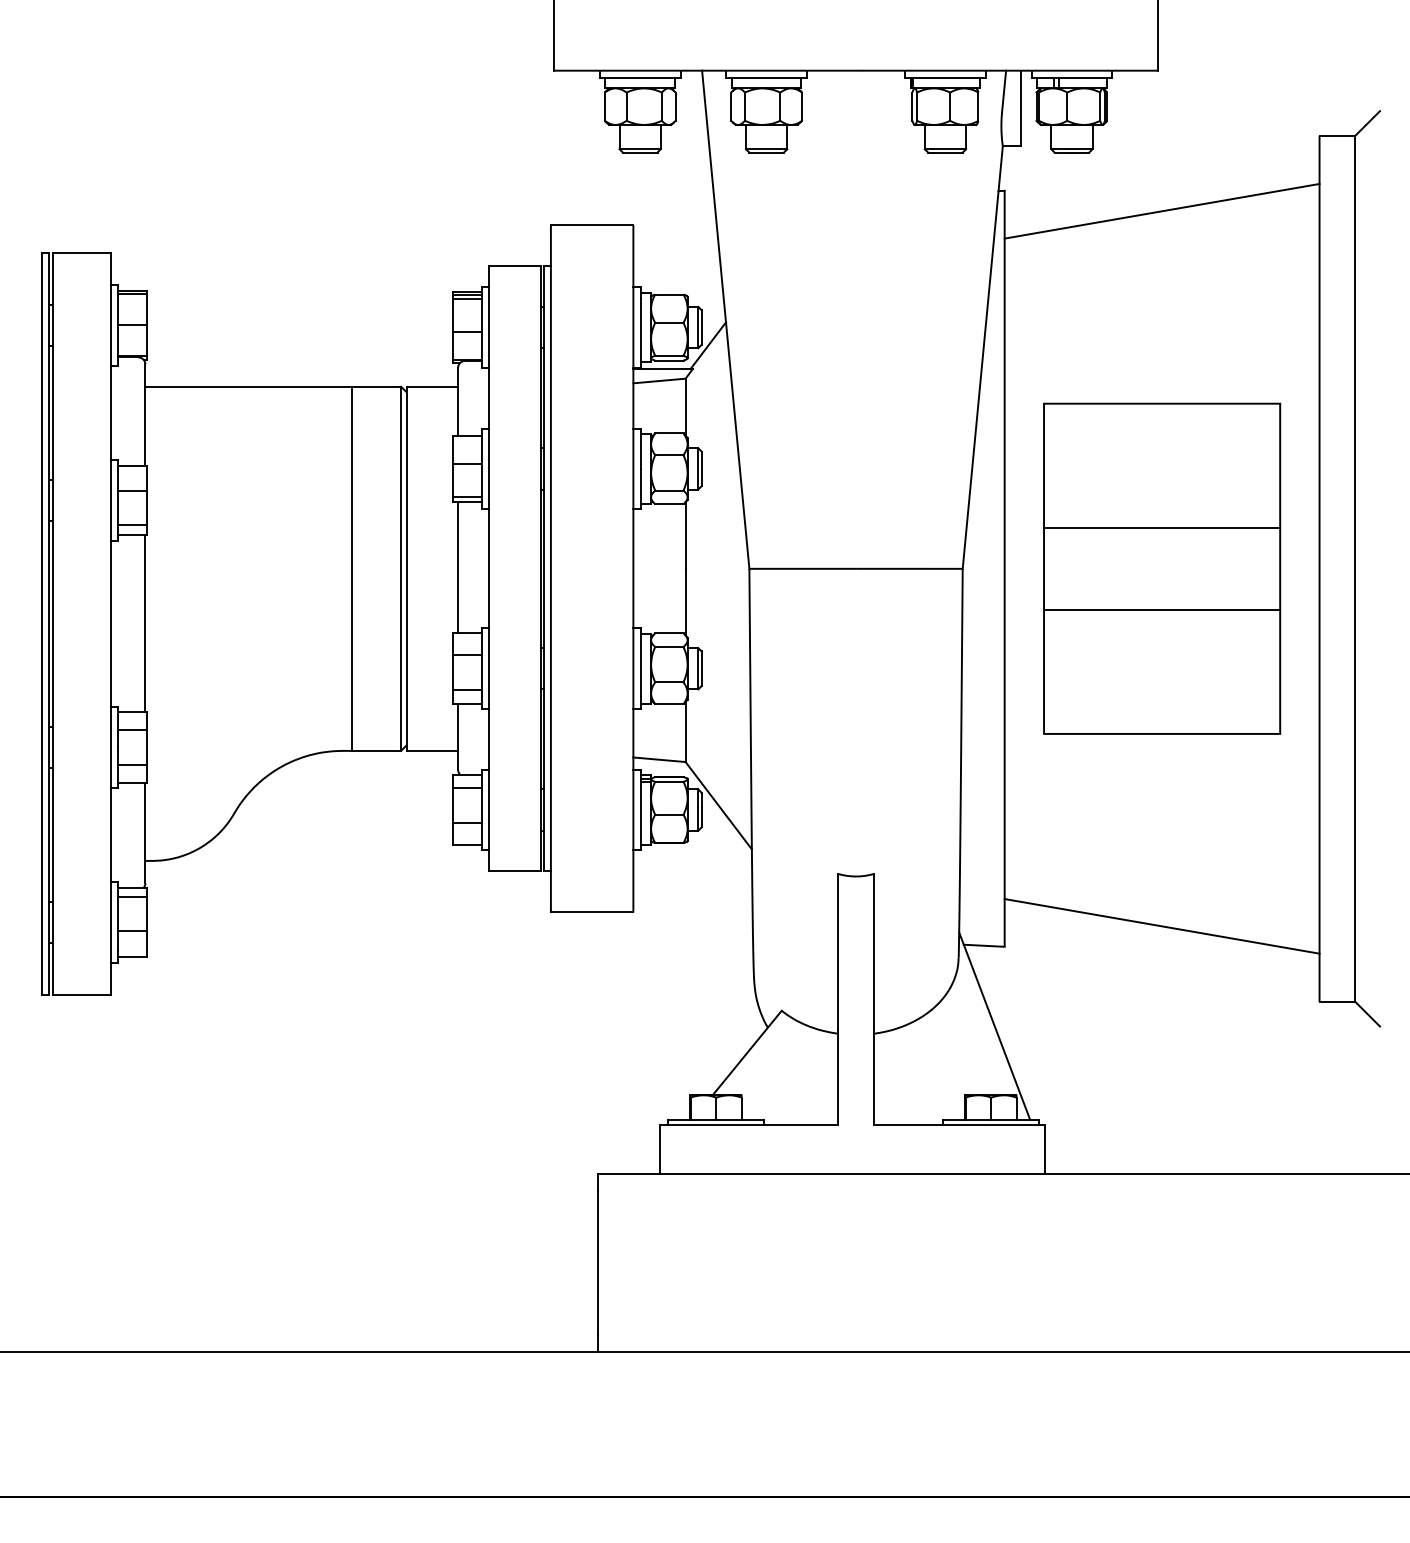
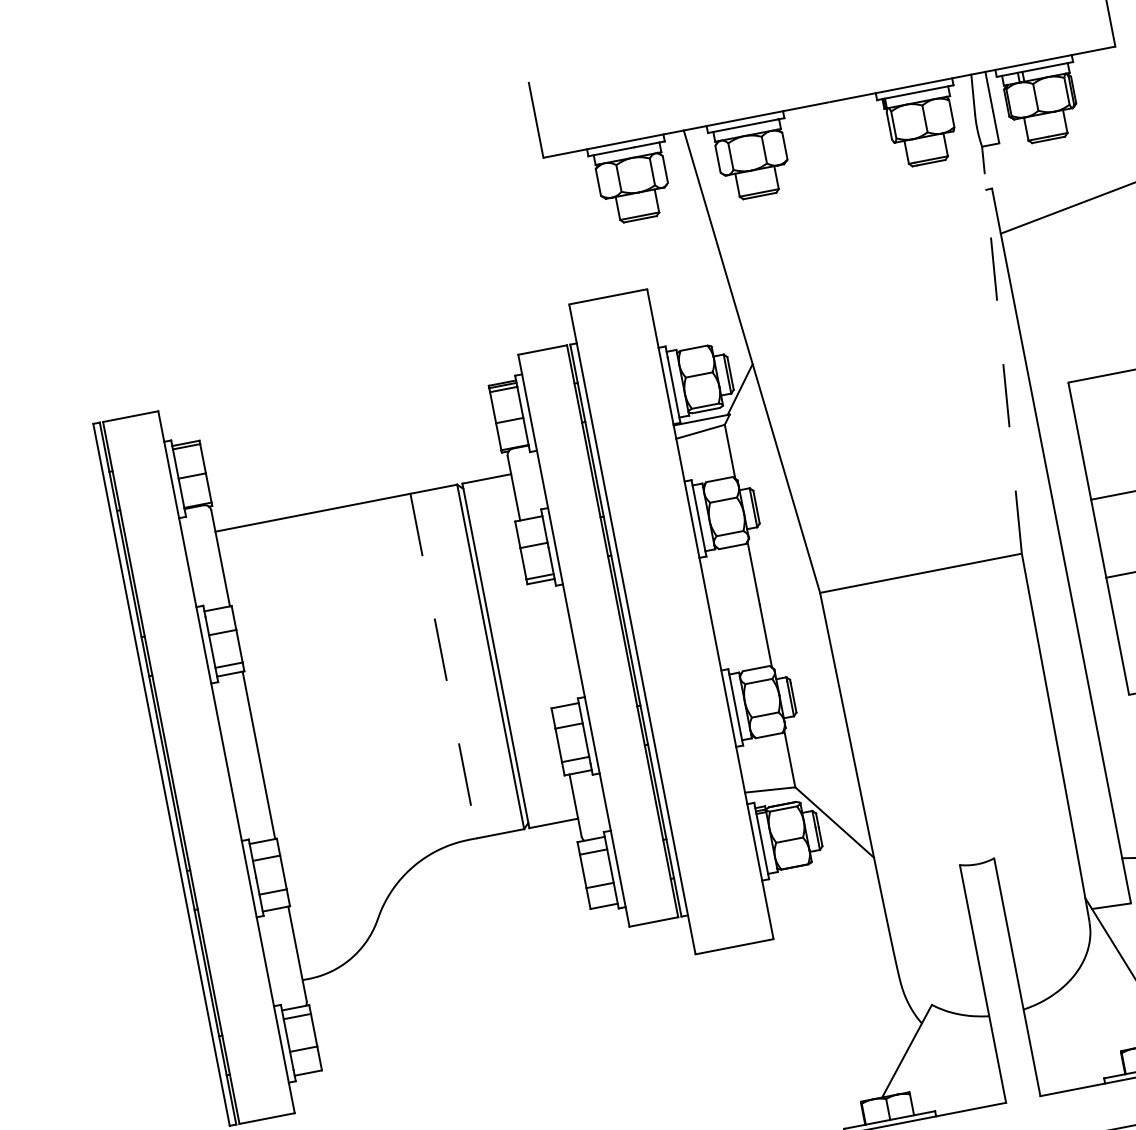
line: (982, 357) -> (1001, 350), solid -> dashed
line: (458, 567) -> (544, 645), removed
line: (351, 569) -> (443, 666), solid -> dashed

